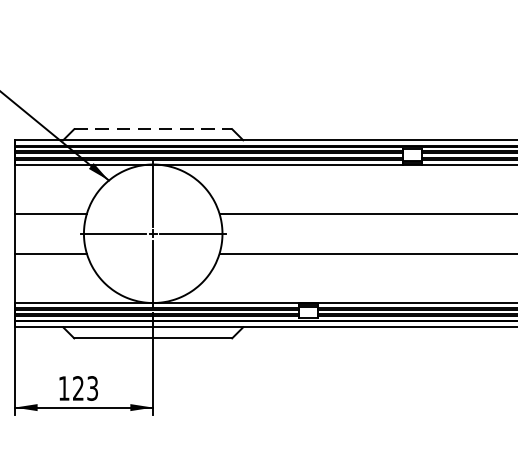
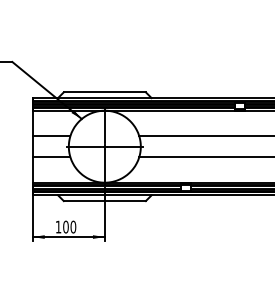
line: (154, 129) -> (105, 92), dashed -> solid
text: (85, 387) -> (69, 226), 123 -> 100

